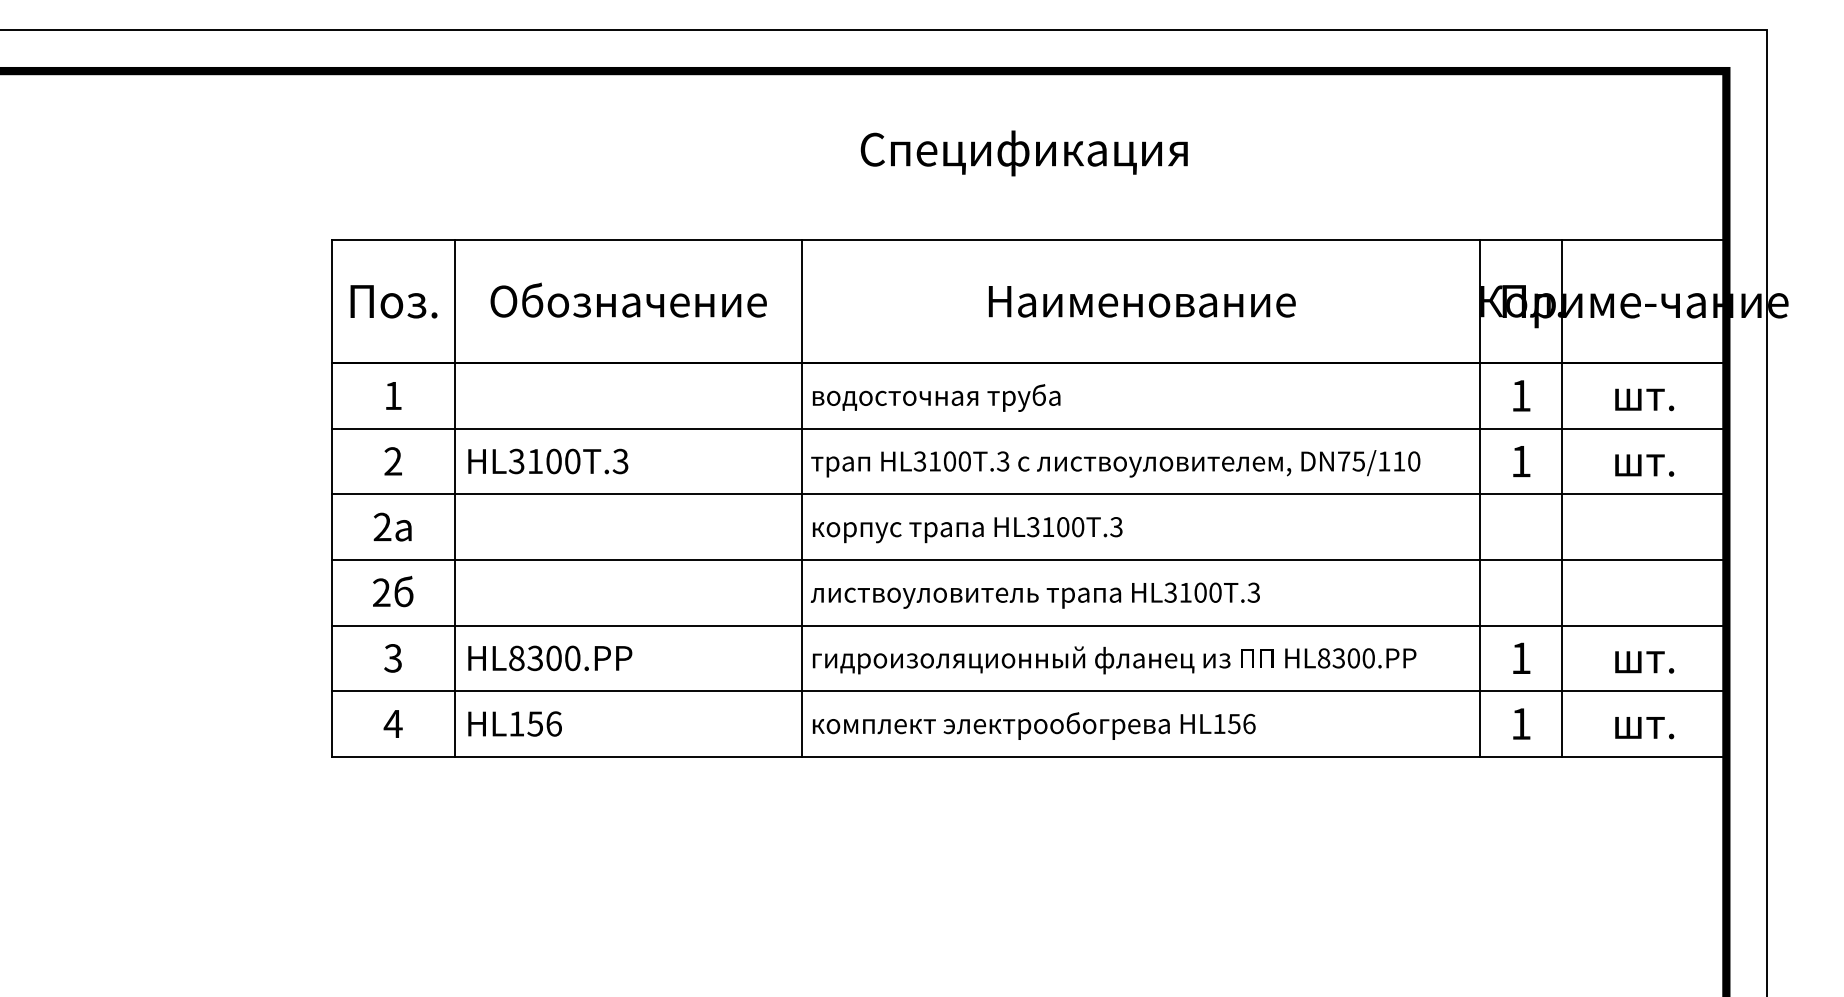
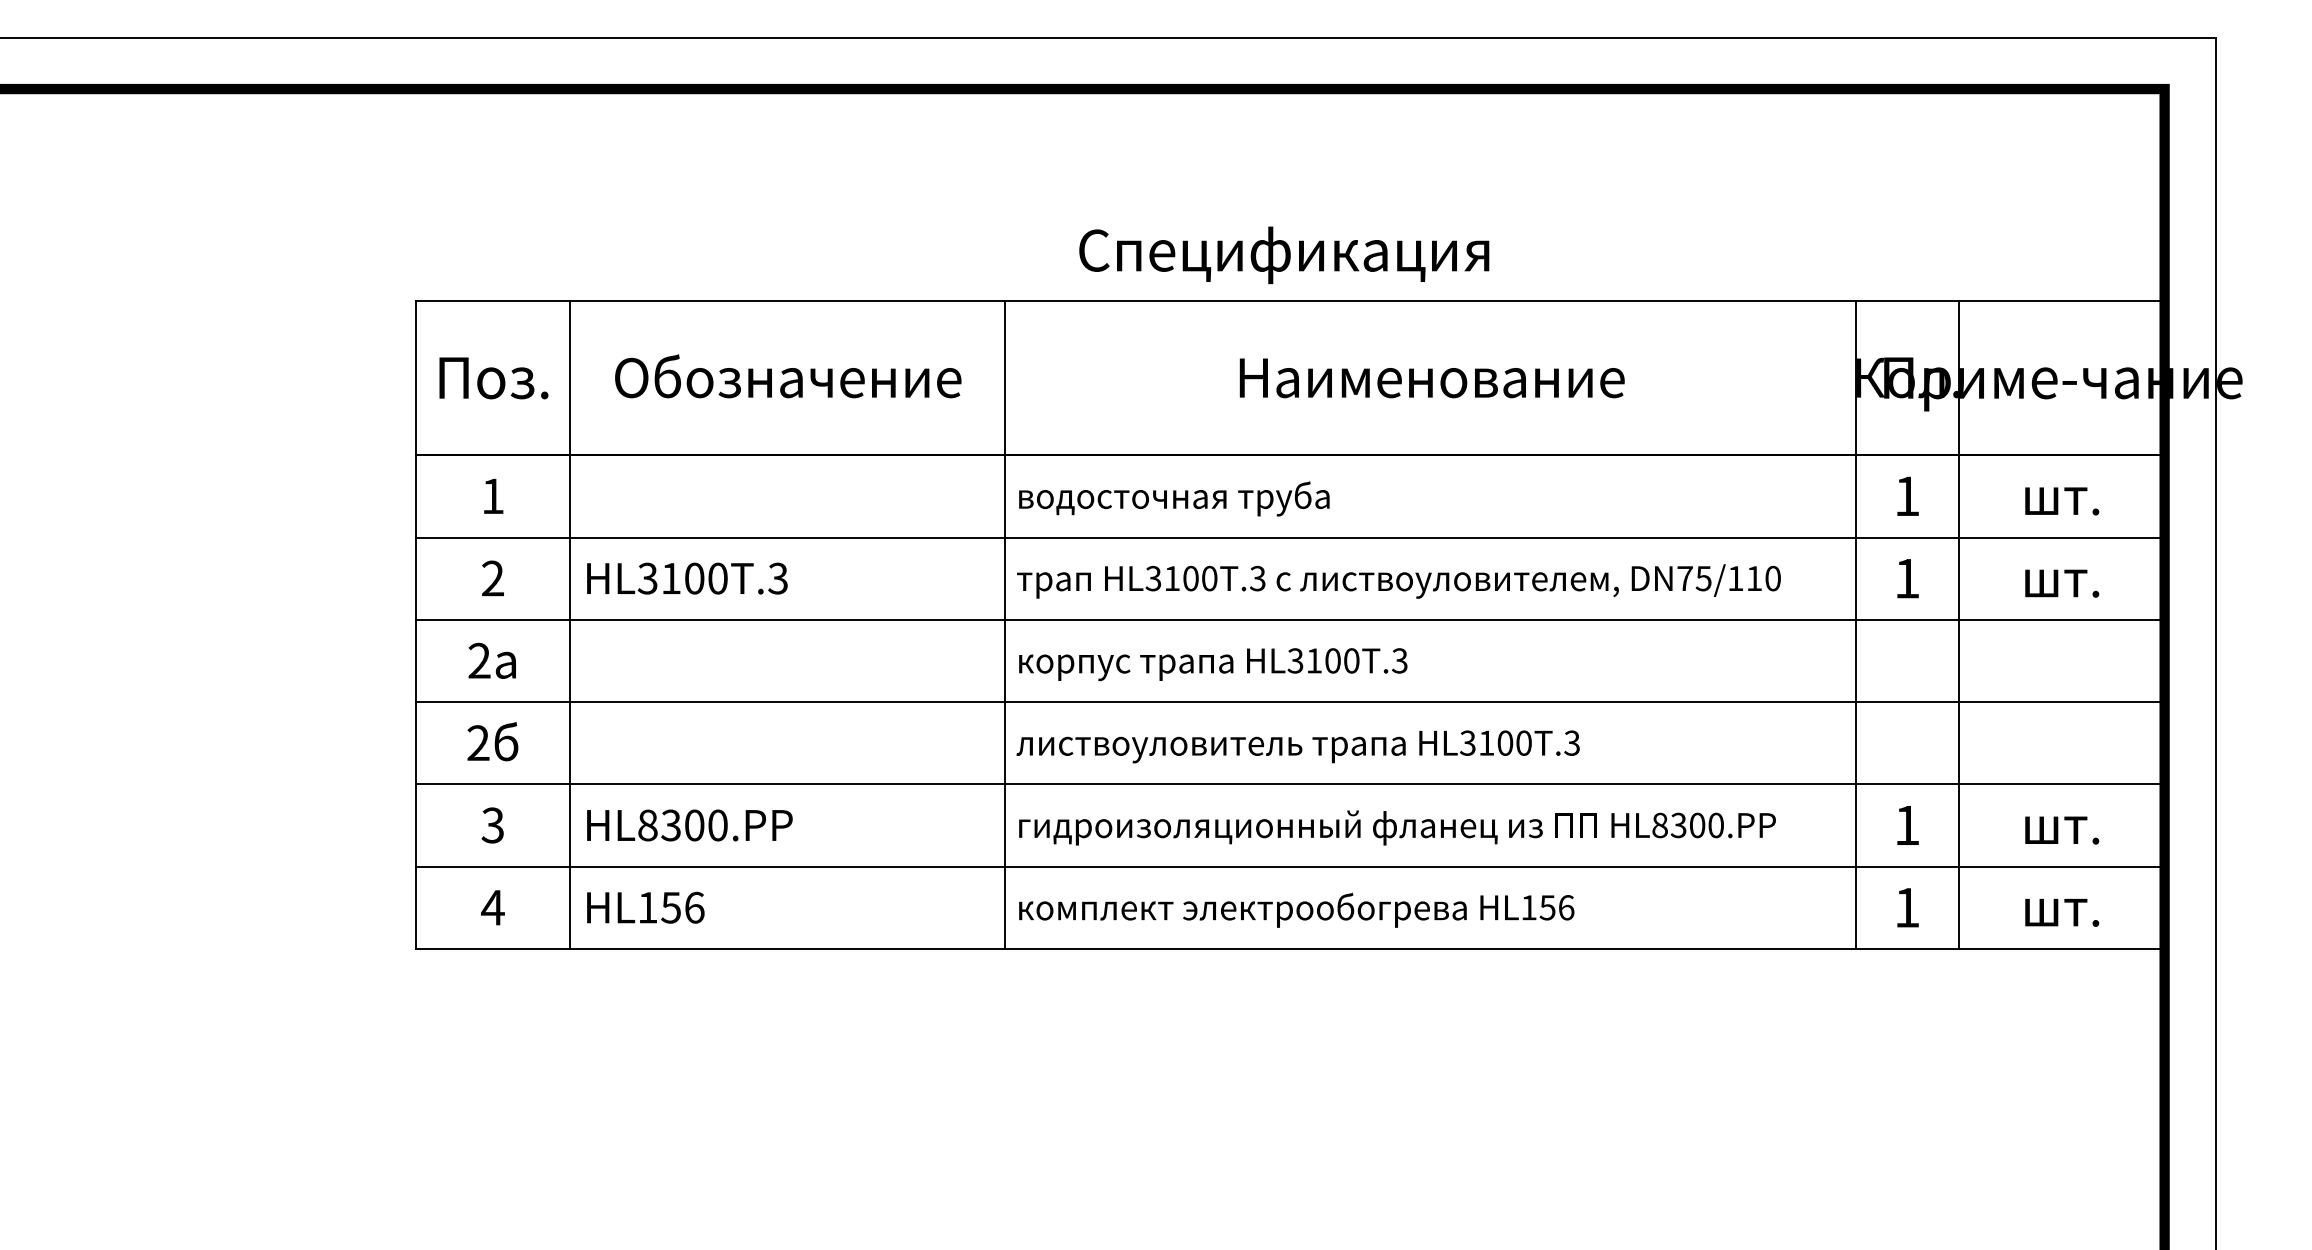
text: (1024, 153) -> (1284, 255), moved

